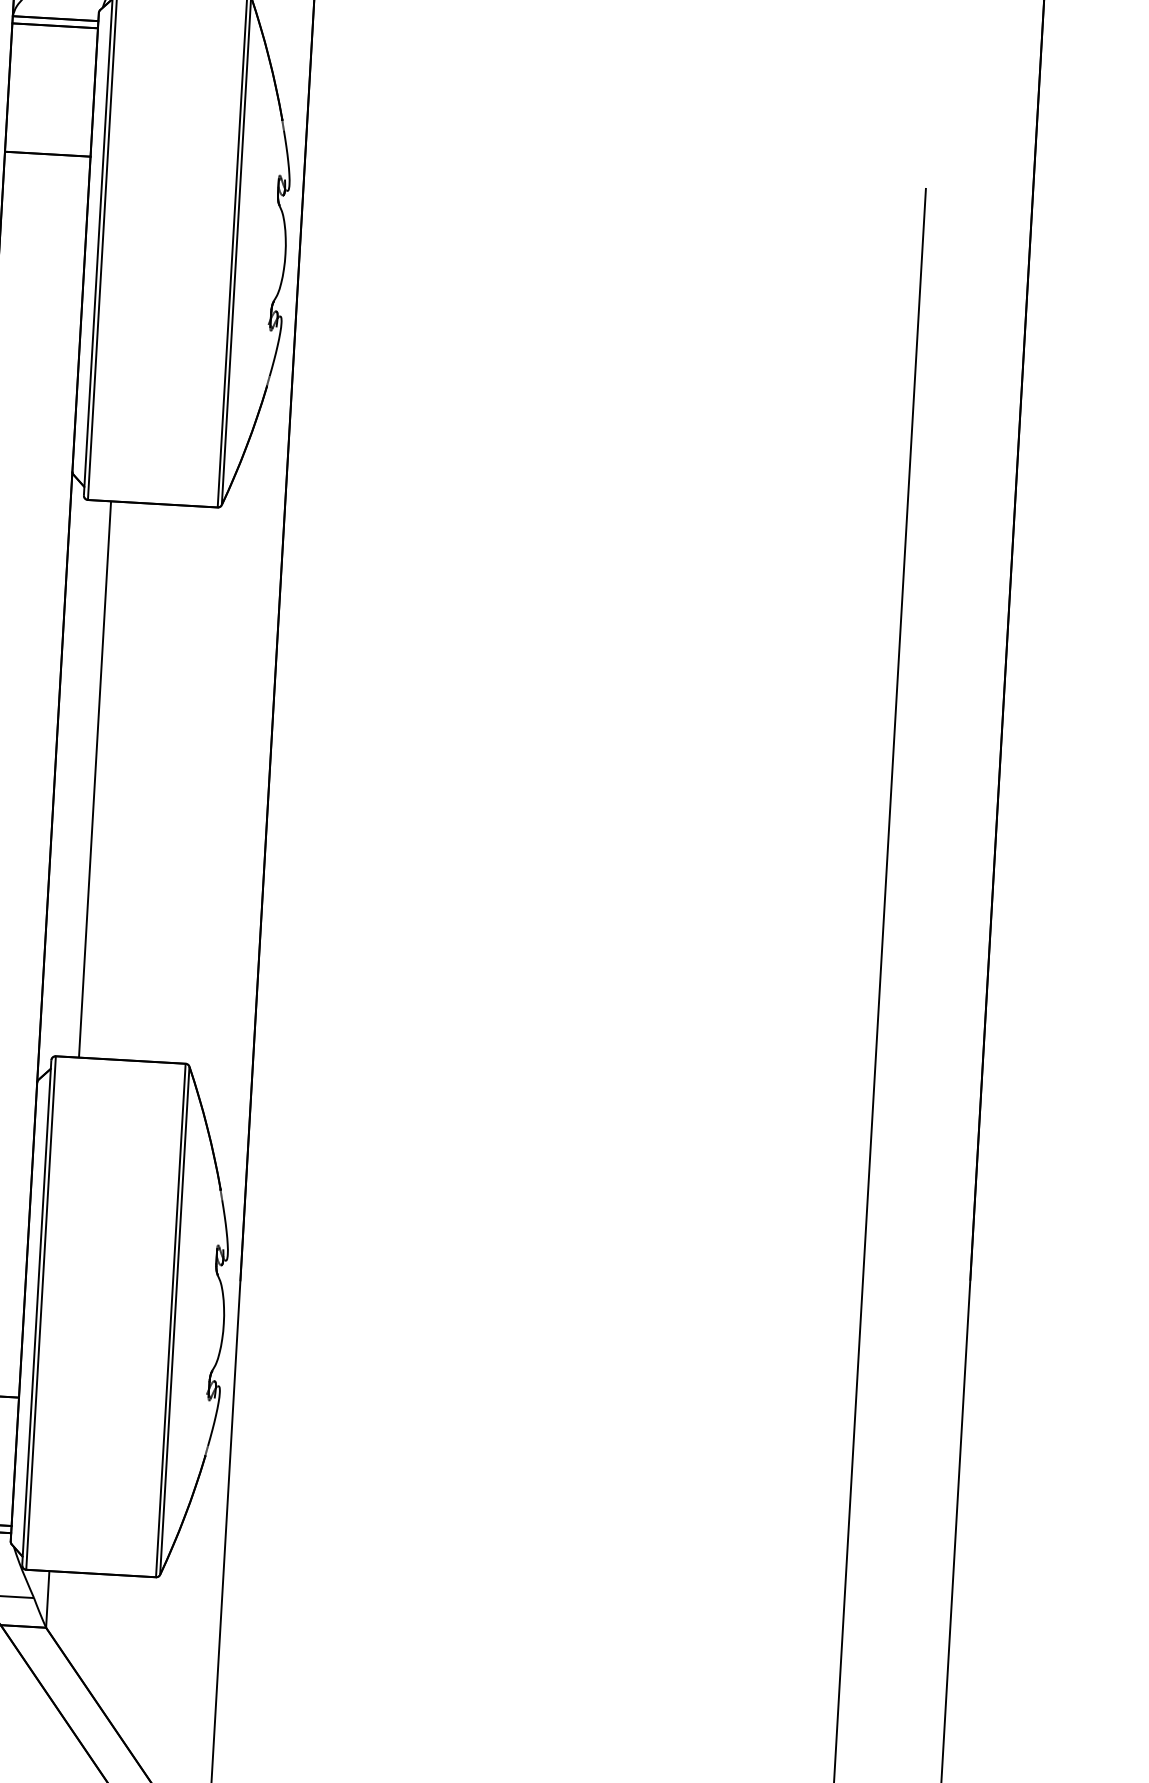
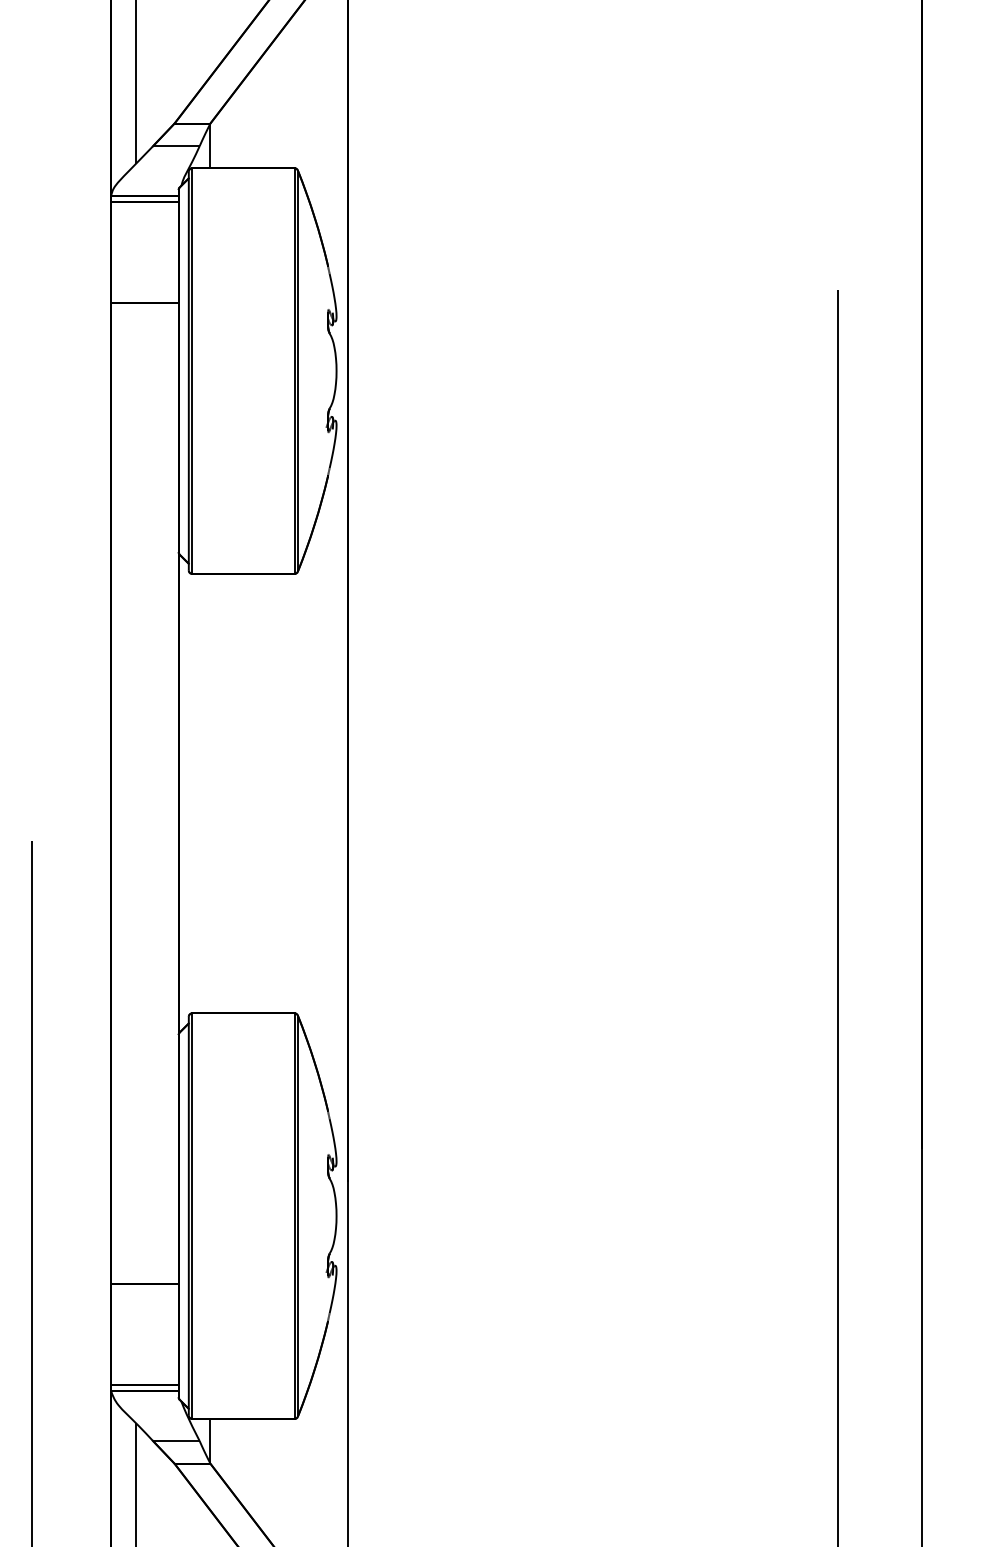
line: (95, 779) -> (210, 793), removed

